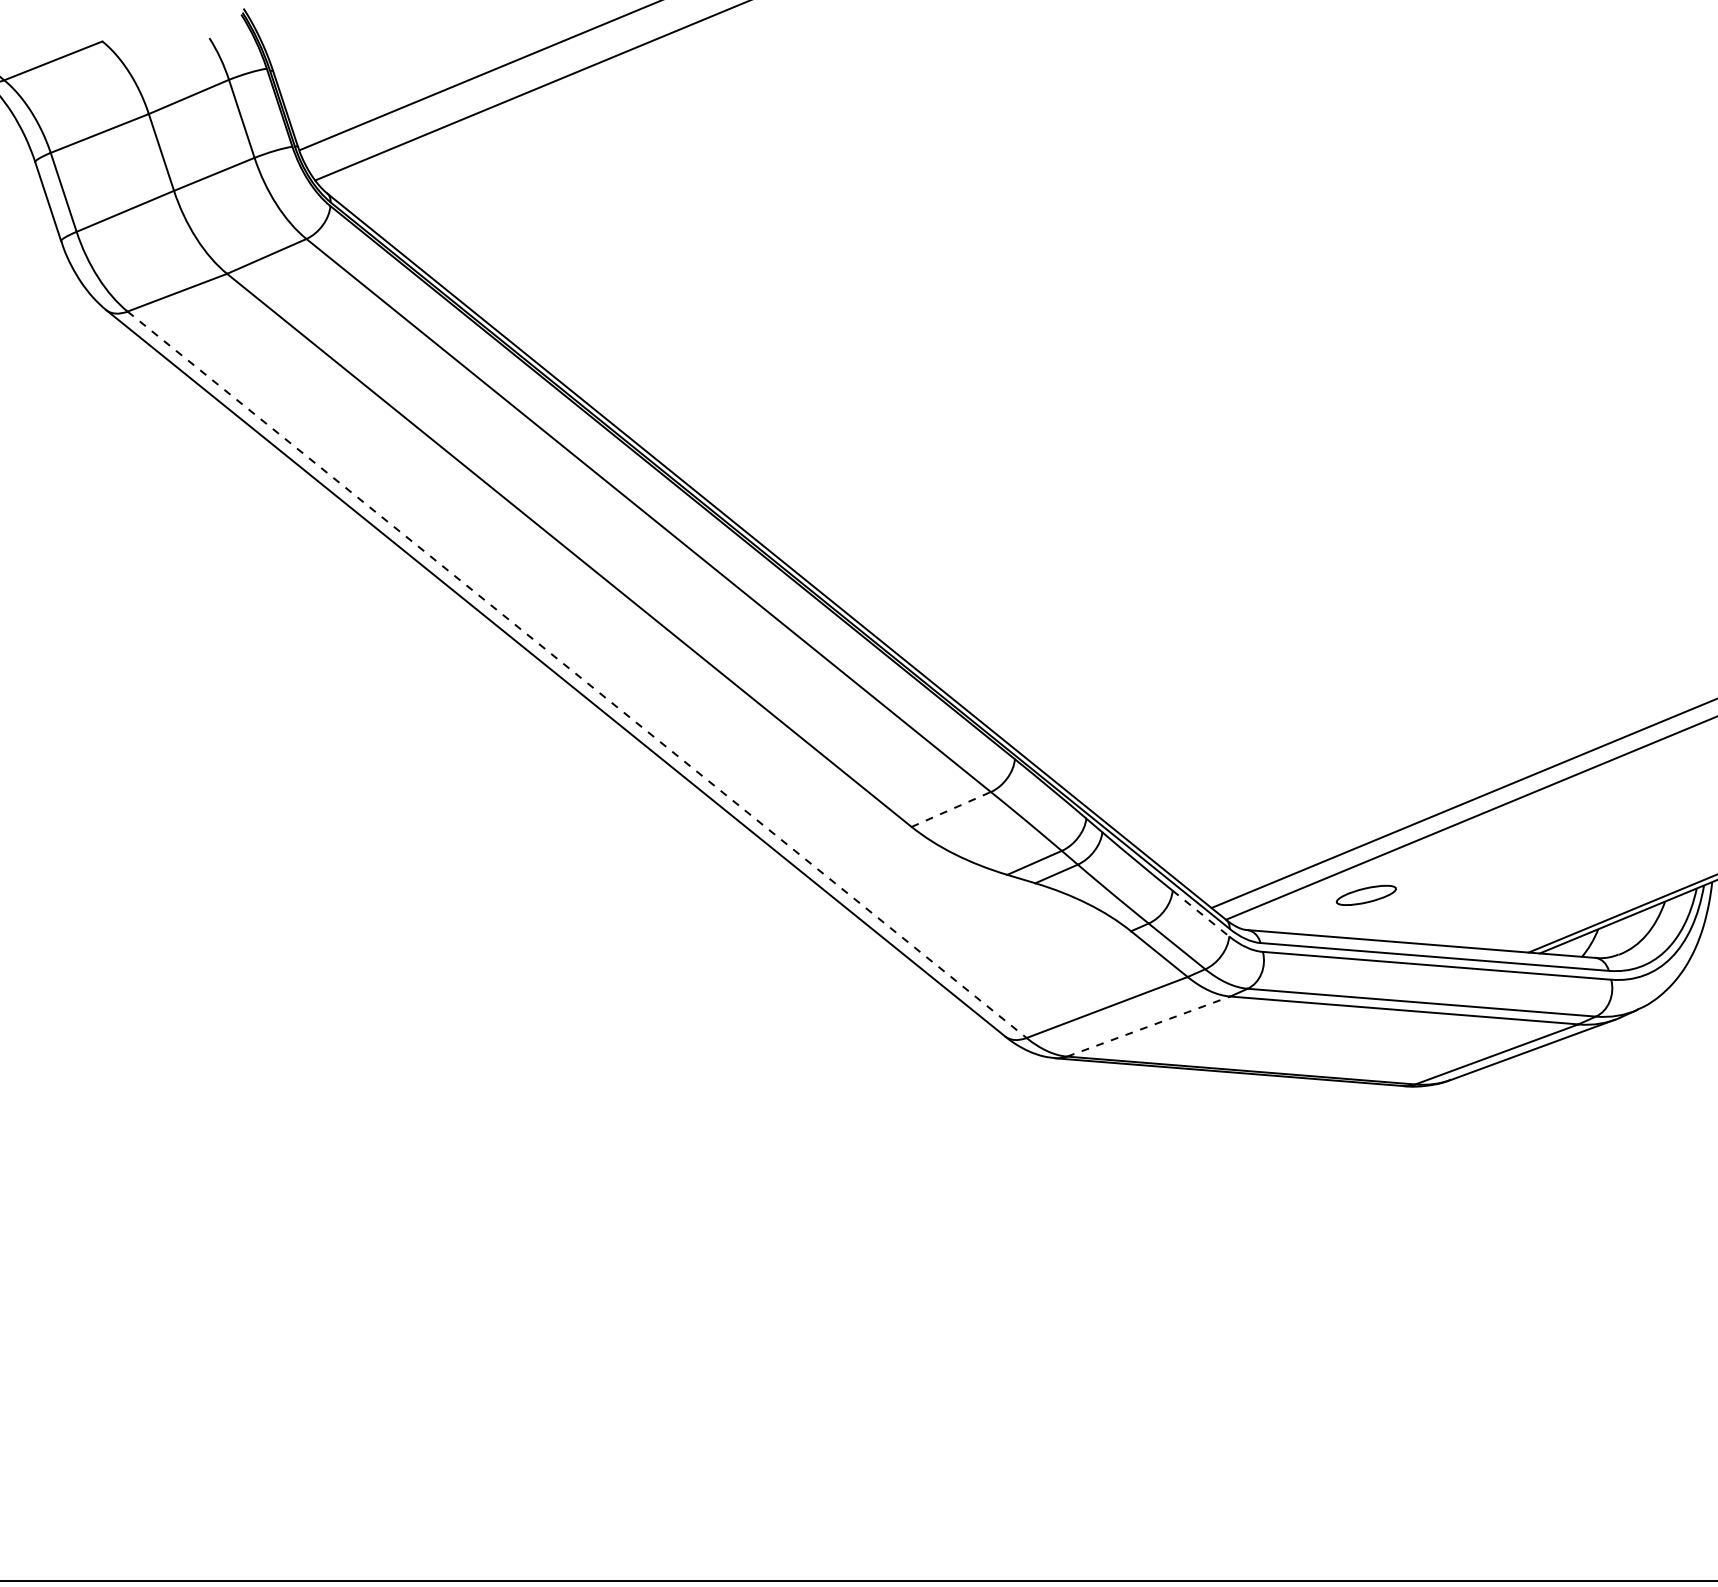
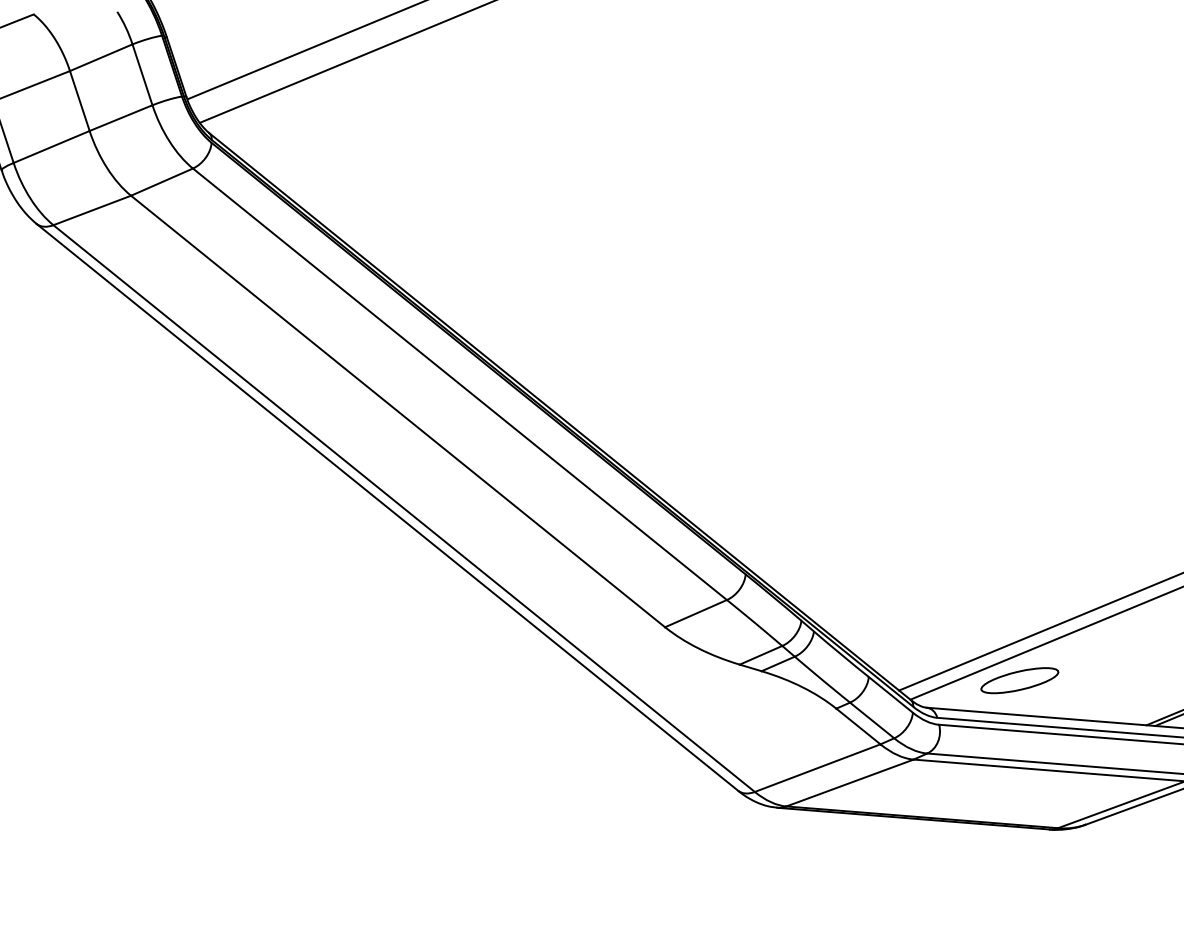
line: (577, 674) -> (404, 508), dashed -> solid
line: (951, 809) -> (696, 613), dashed -> solid
part: (1366, 895) -> (1020, 680), size x1.67
line: (1201, 913) -> (891, 694), dashed -> solid
line: (1148, 1026) -> (849, 782), dashed -> solid

